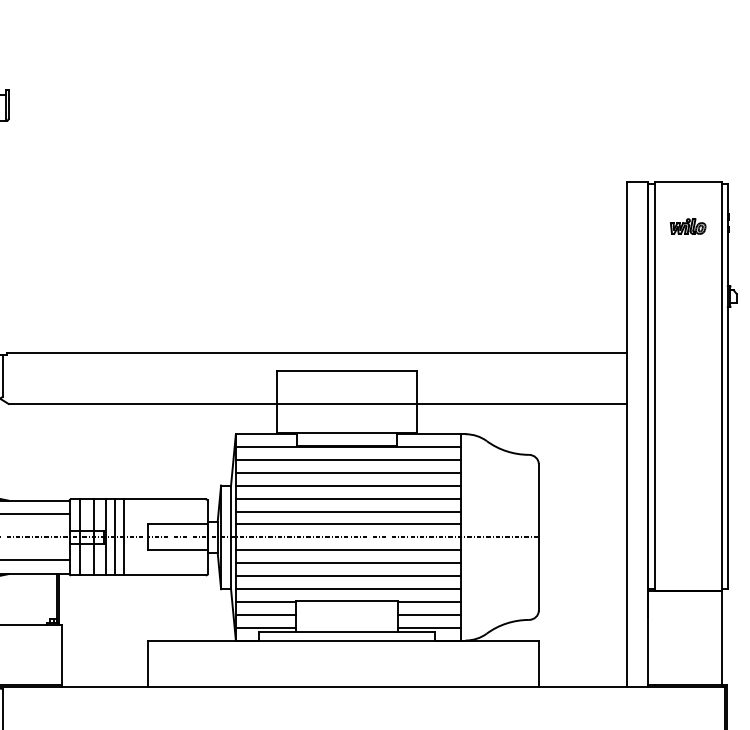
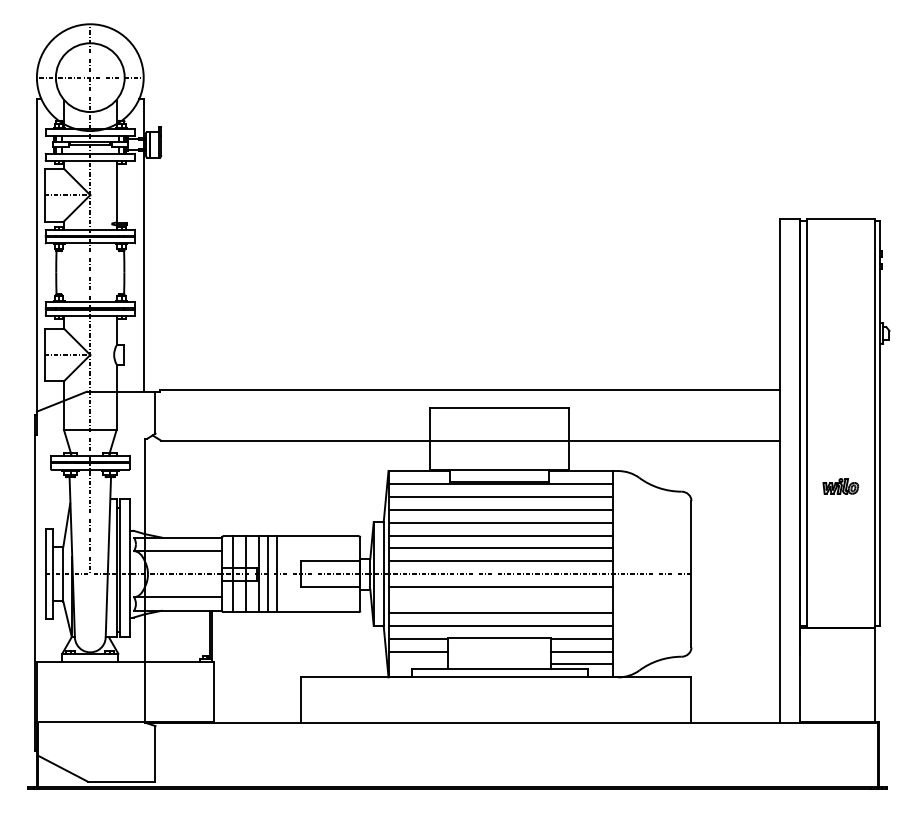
part: (687, 226) -> (840, 486), moved
line: (347, 563) -> (500, 600), removed
line: (265, 627) -> (418, 664), removed

